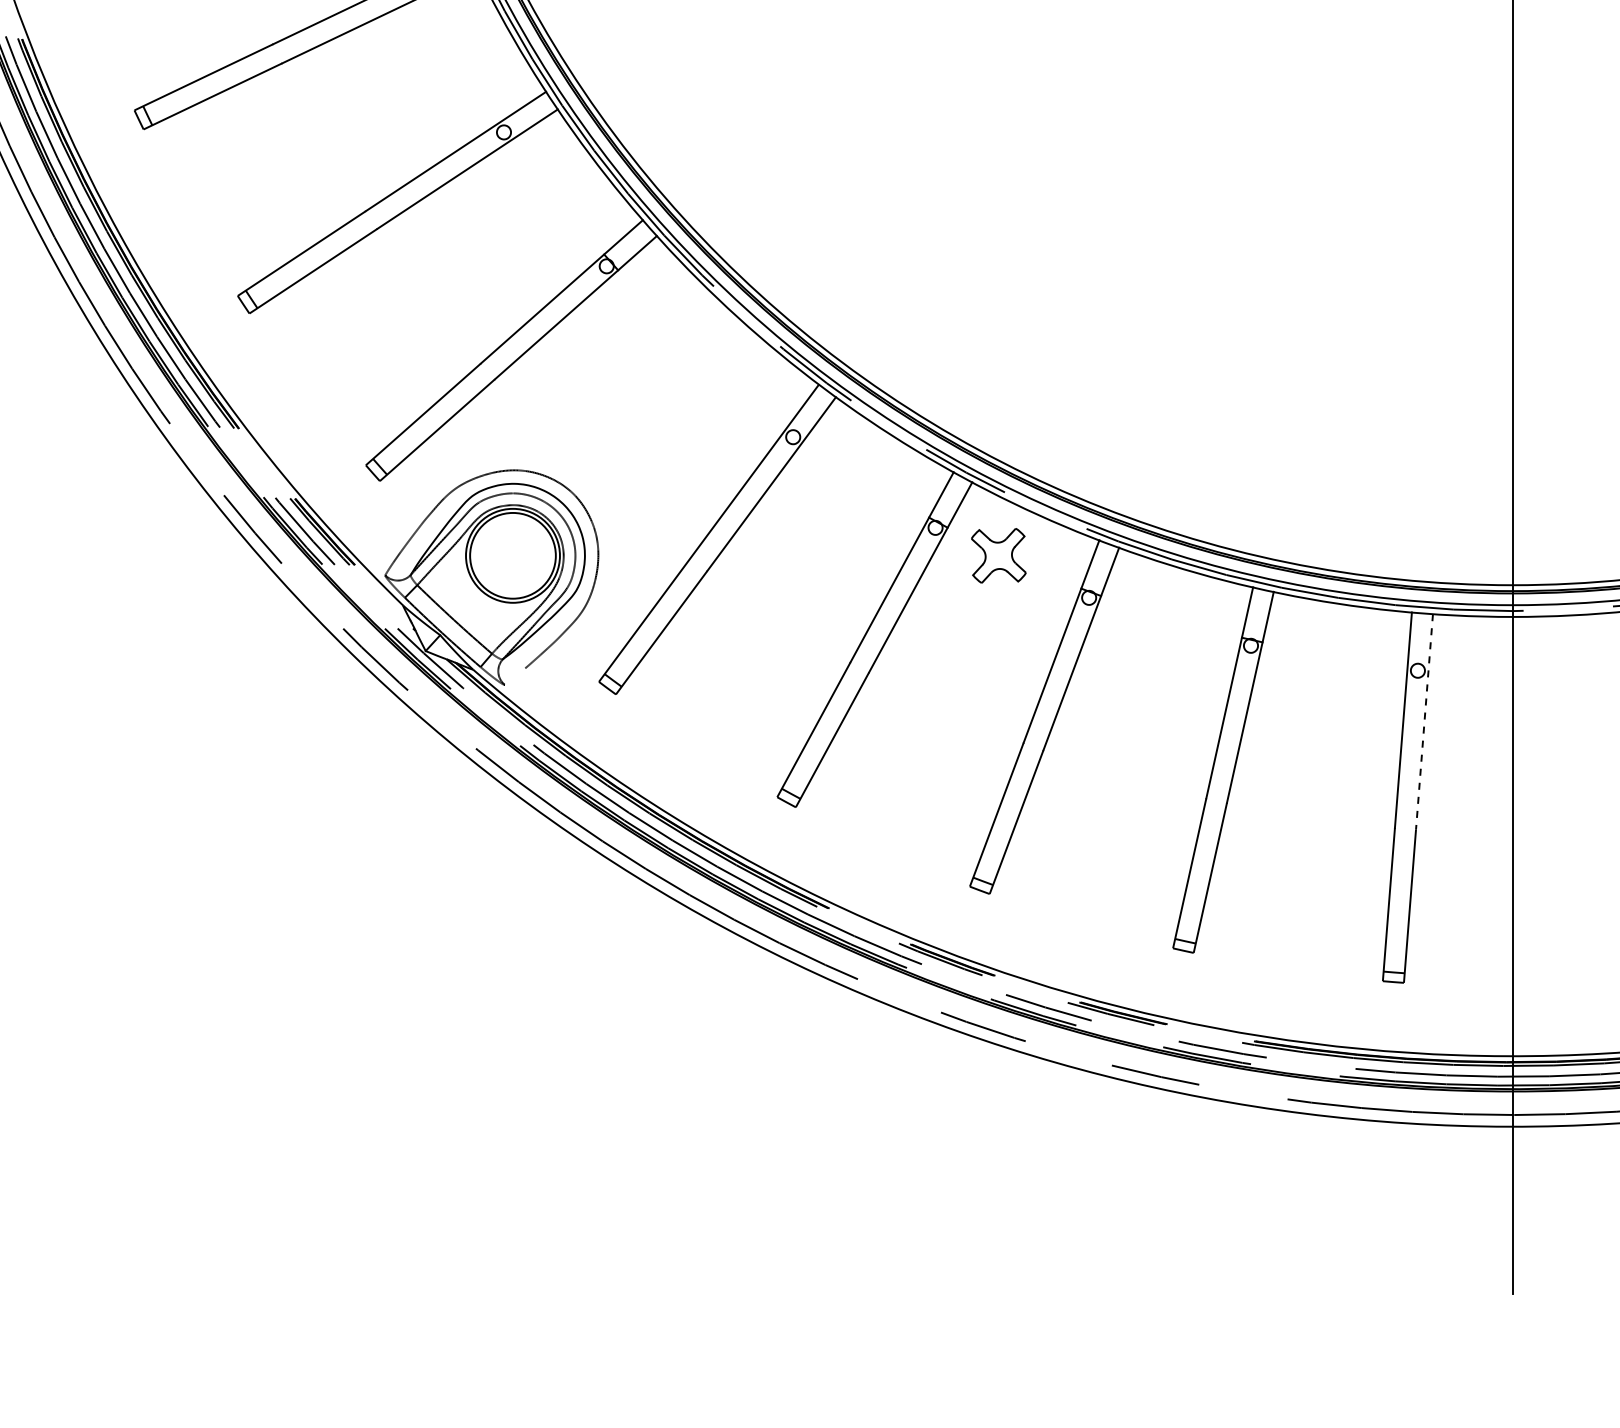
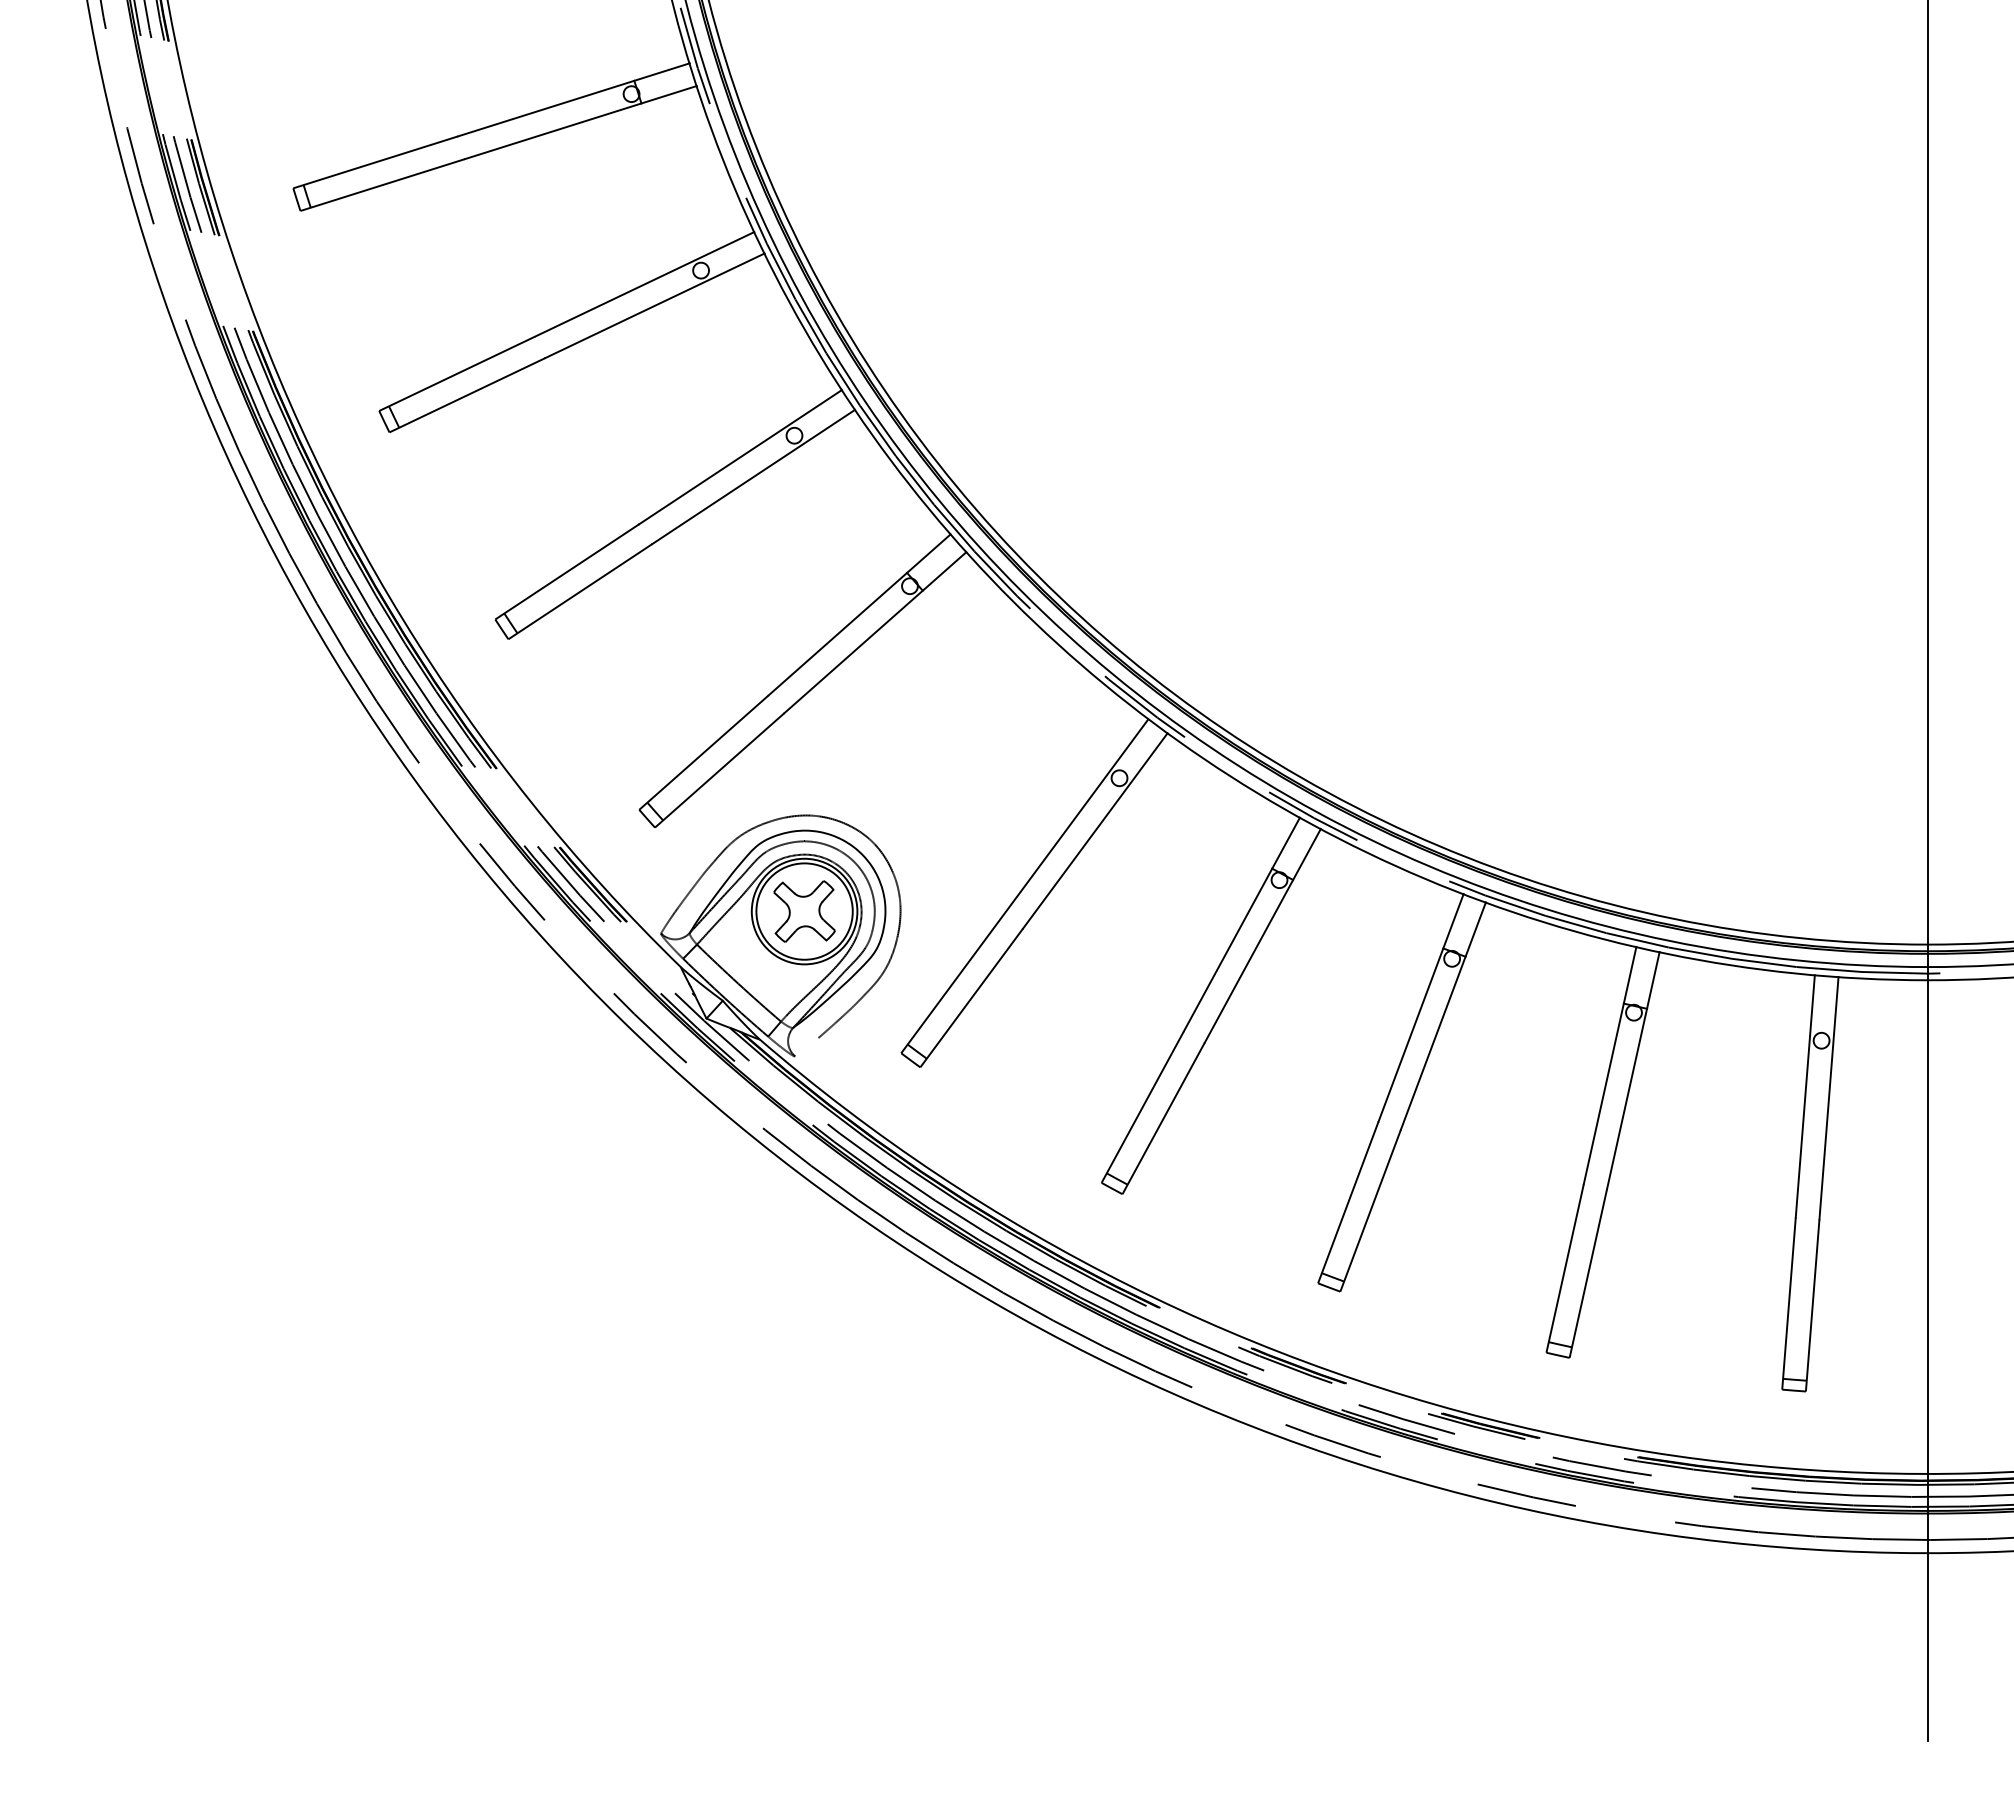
part: (998, 555) -> (804, 911), moved
line: (1424, 722) -> (1828, 1098), dashed -> solid

